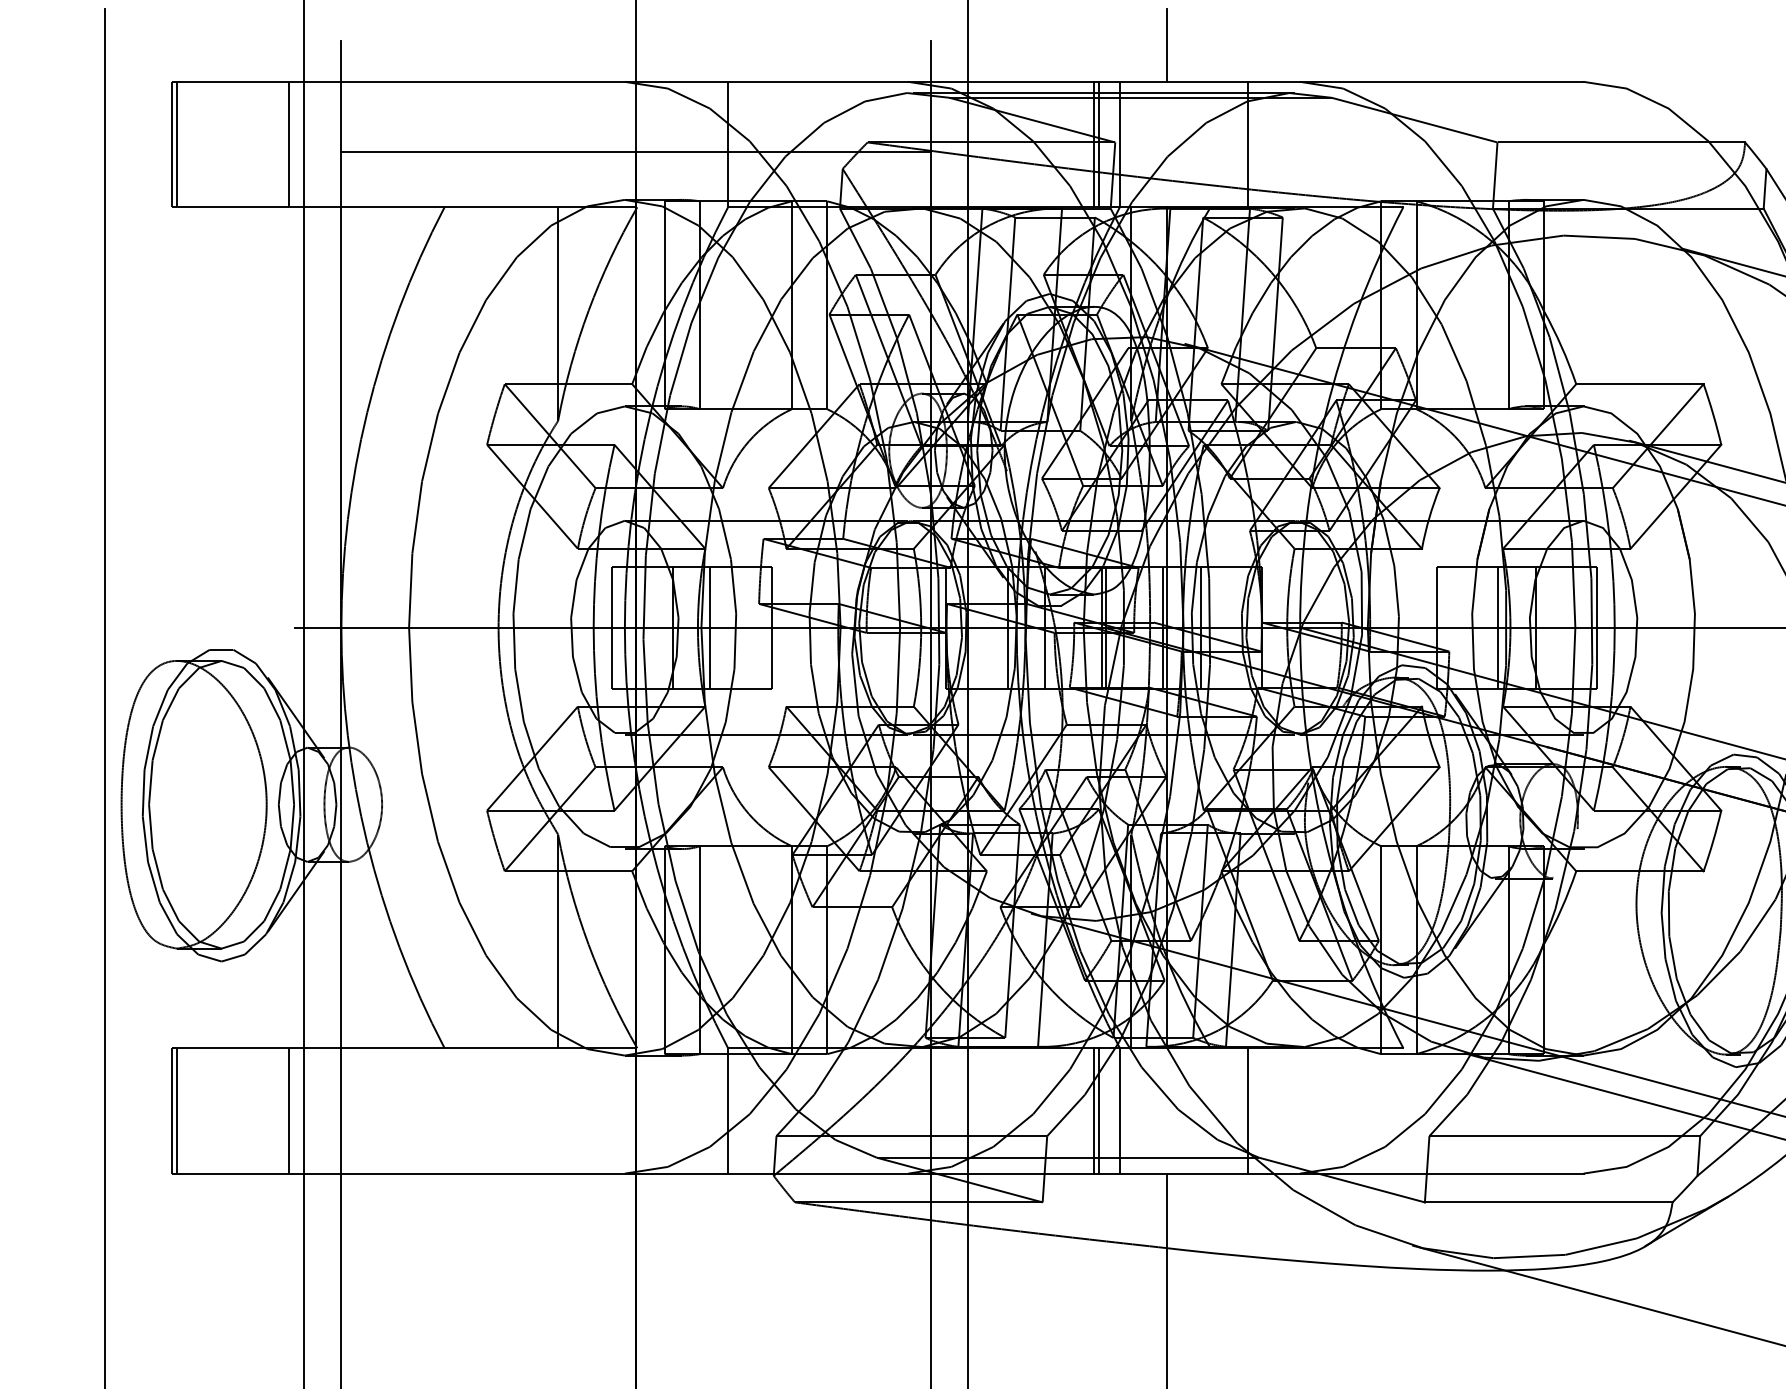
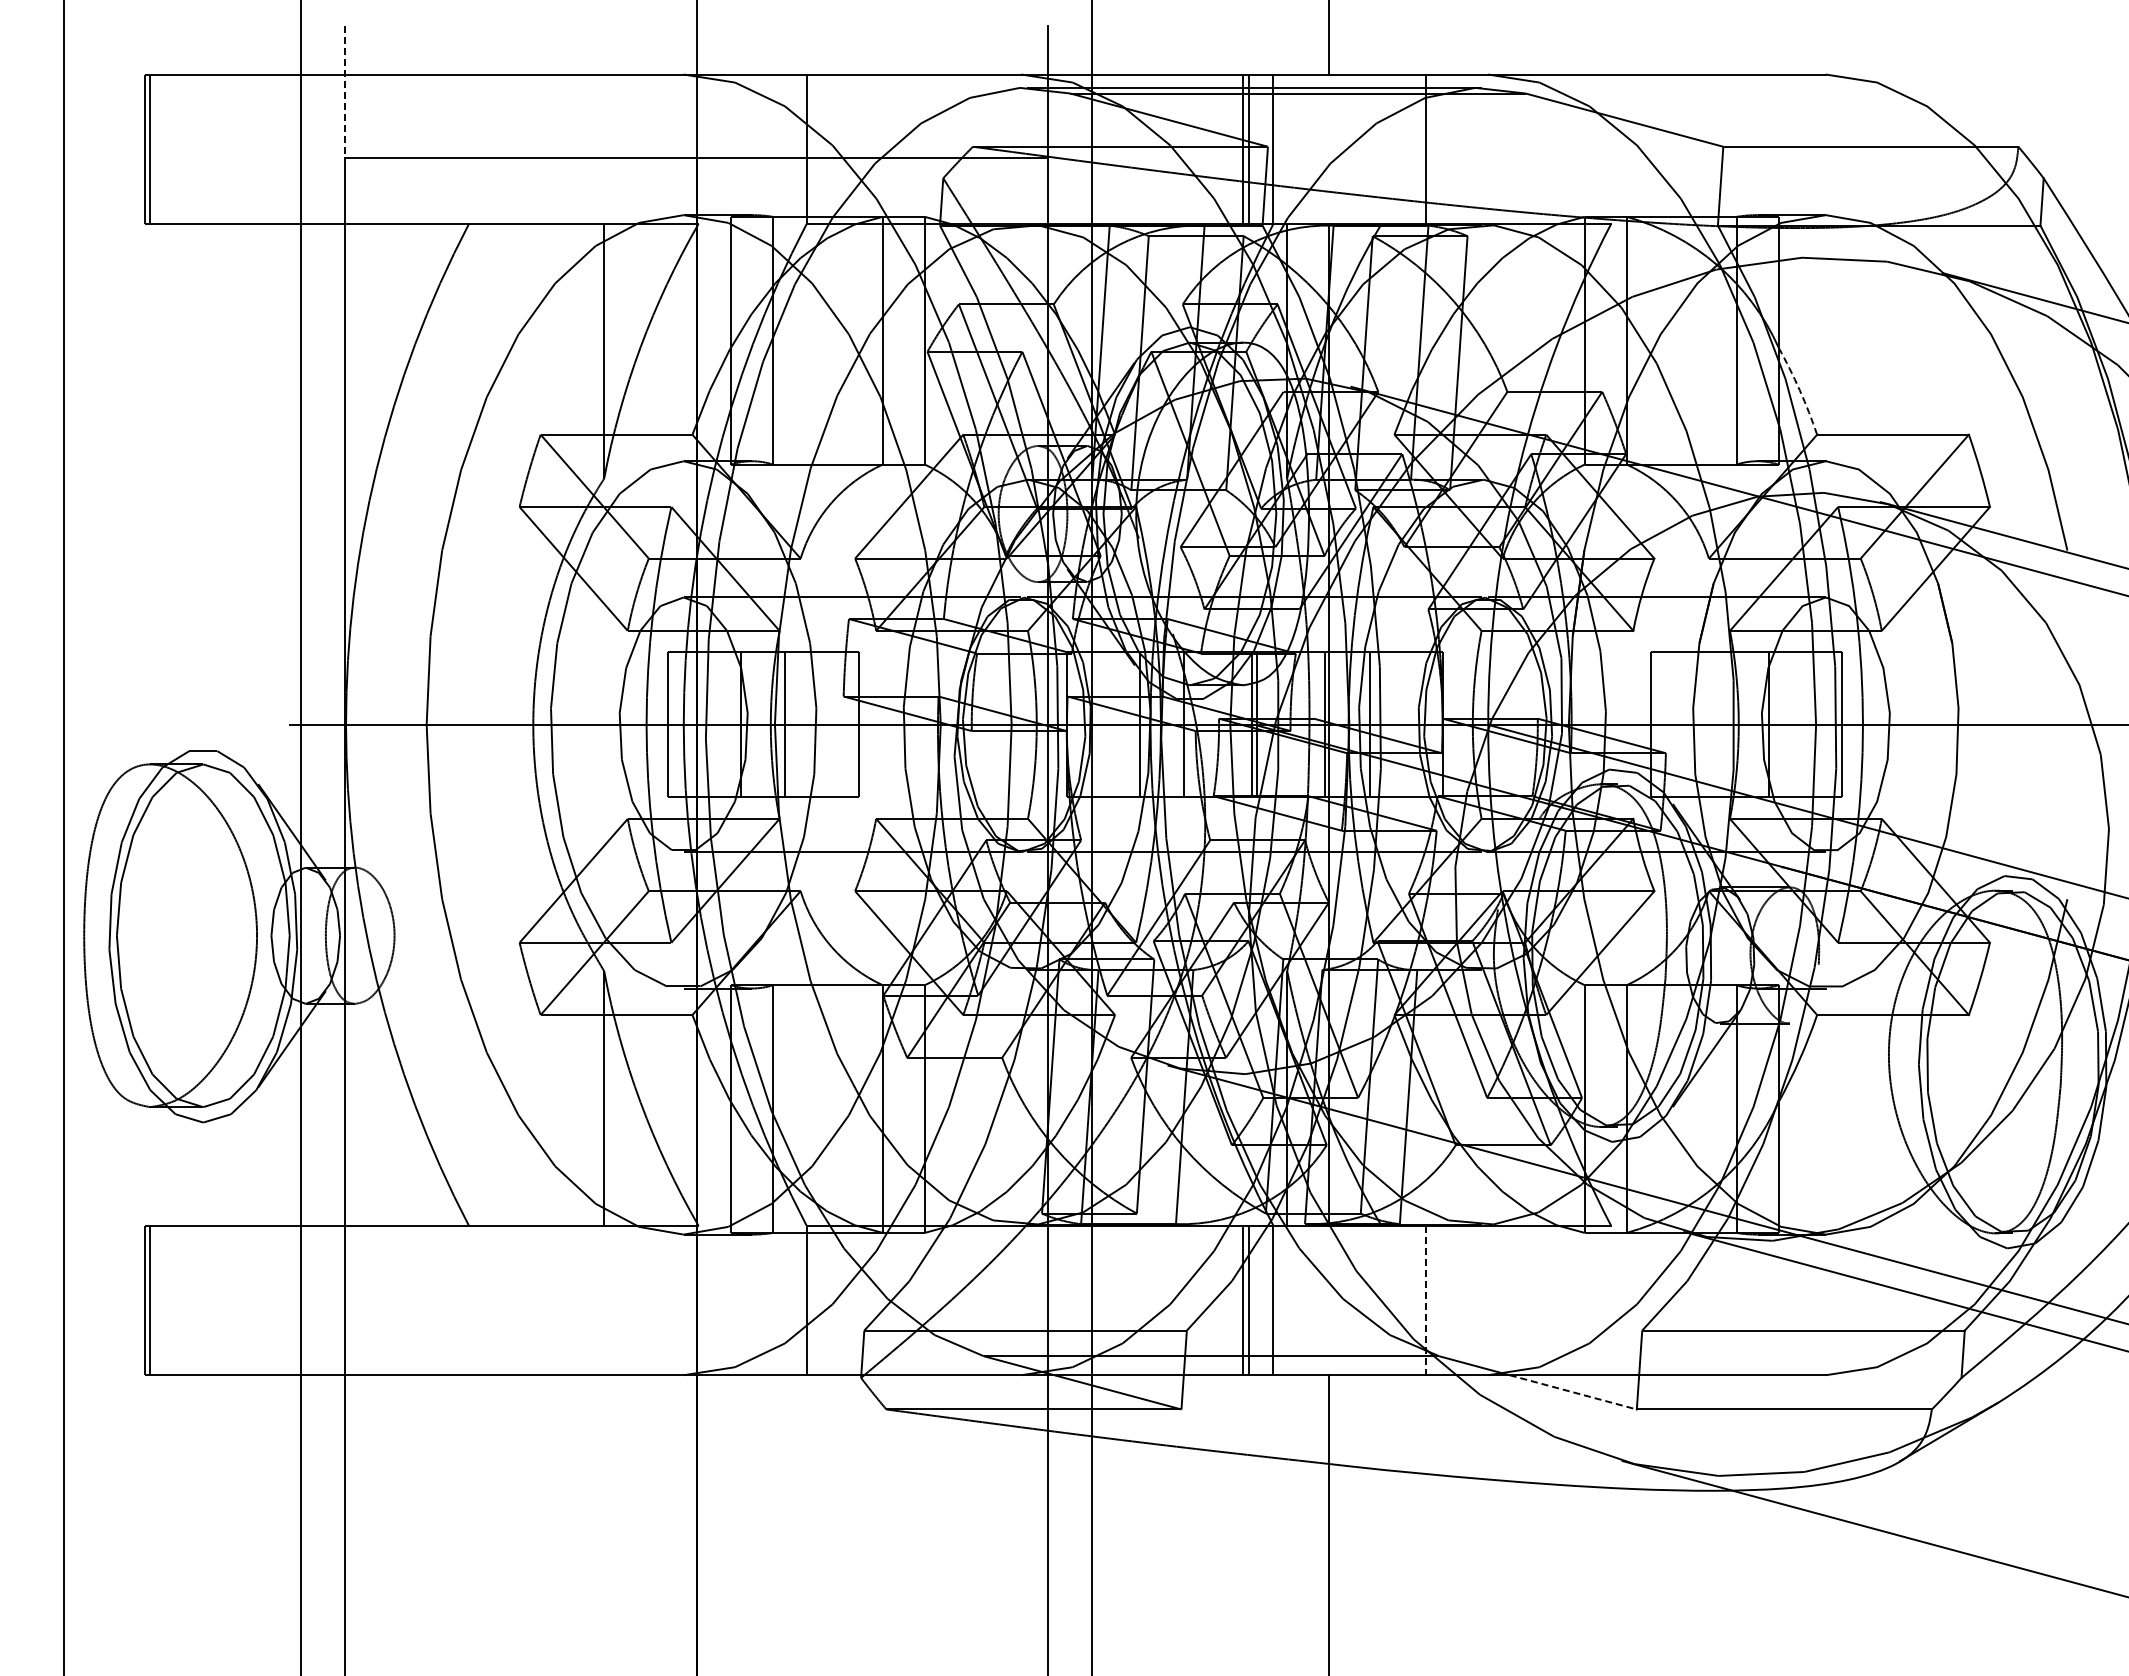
line: (340, 96) -> (345, 91), solid -> dashed
line: (288, 143) -> (283, 148), removed
arc: (1561, 347) -> (1799, 390), solid -> dashed
line: (1498, 627) -> (1724, 724), removed
line: (288, 1110) -> (283, 1300), removed
line: (1248, 1110) -> (1426, 1300), solid -> dashed
line: (1371, 1188) -> (1573, 1392), solid -> dashed

